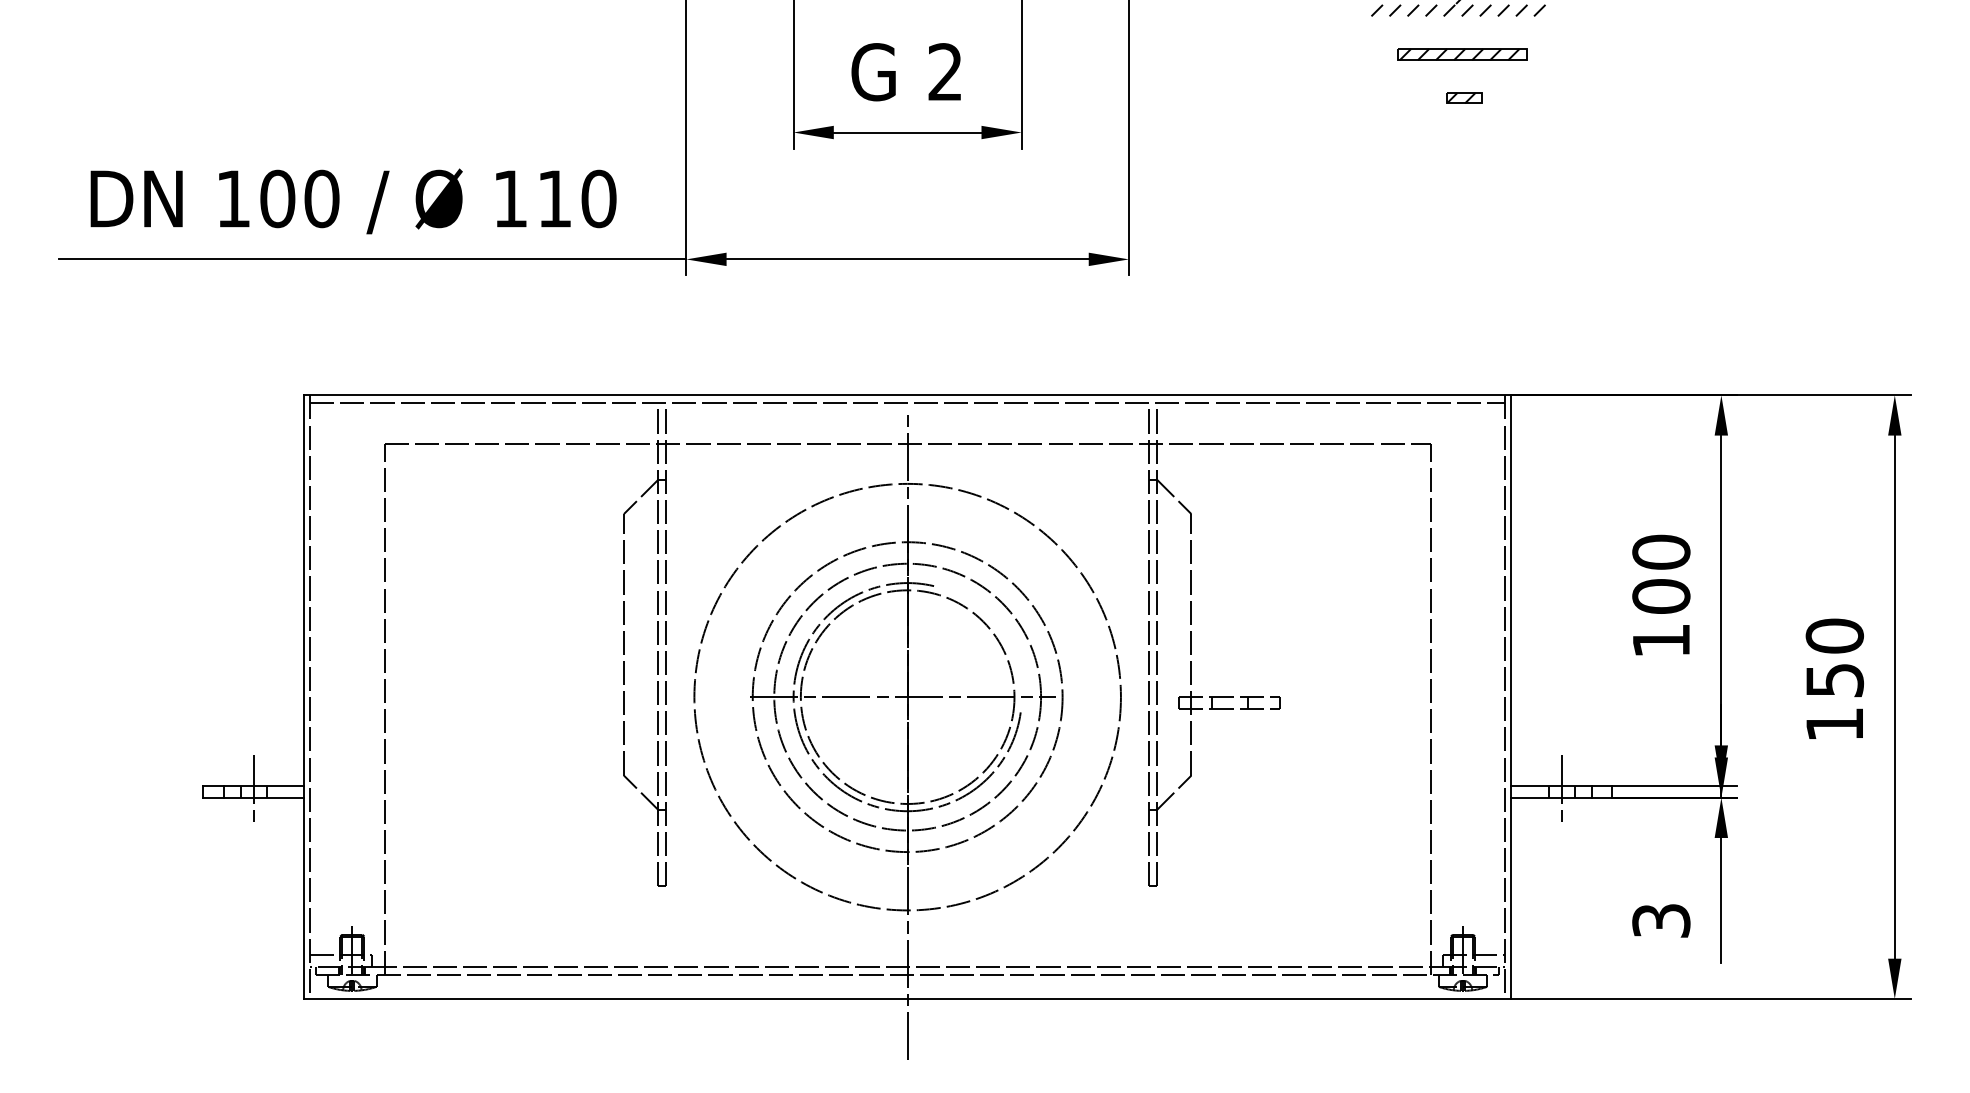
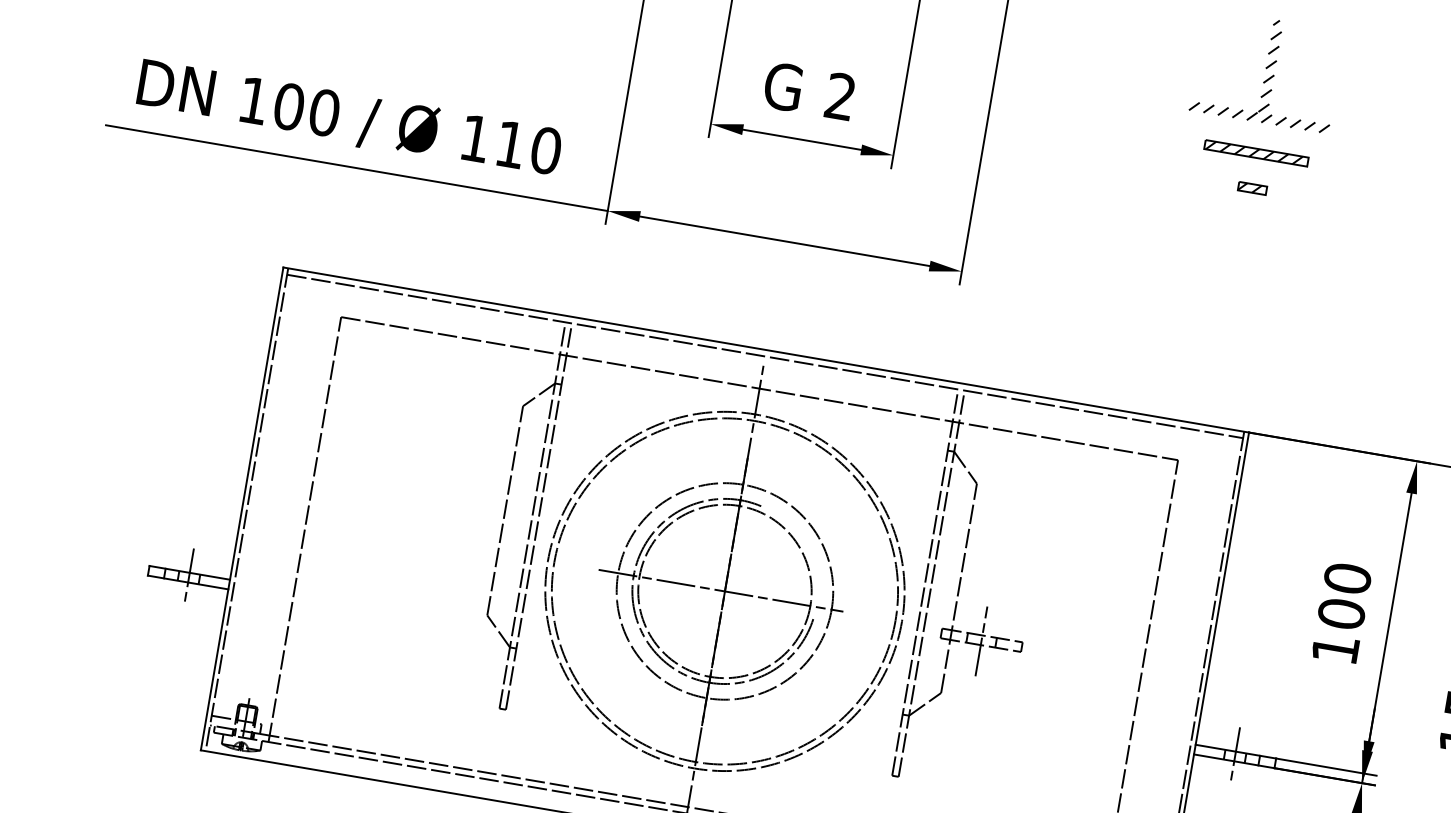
circle: (907, 696) -> (724, 590), size x1.43
line: (1229, 704) -> (981, 641), added

